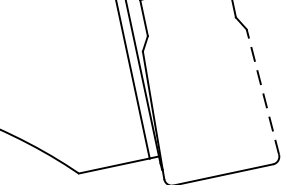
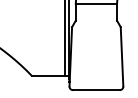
line: (263, 91) -> (122, 56), dashed -> solid

